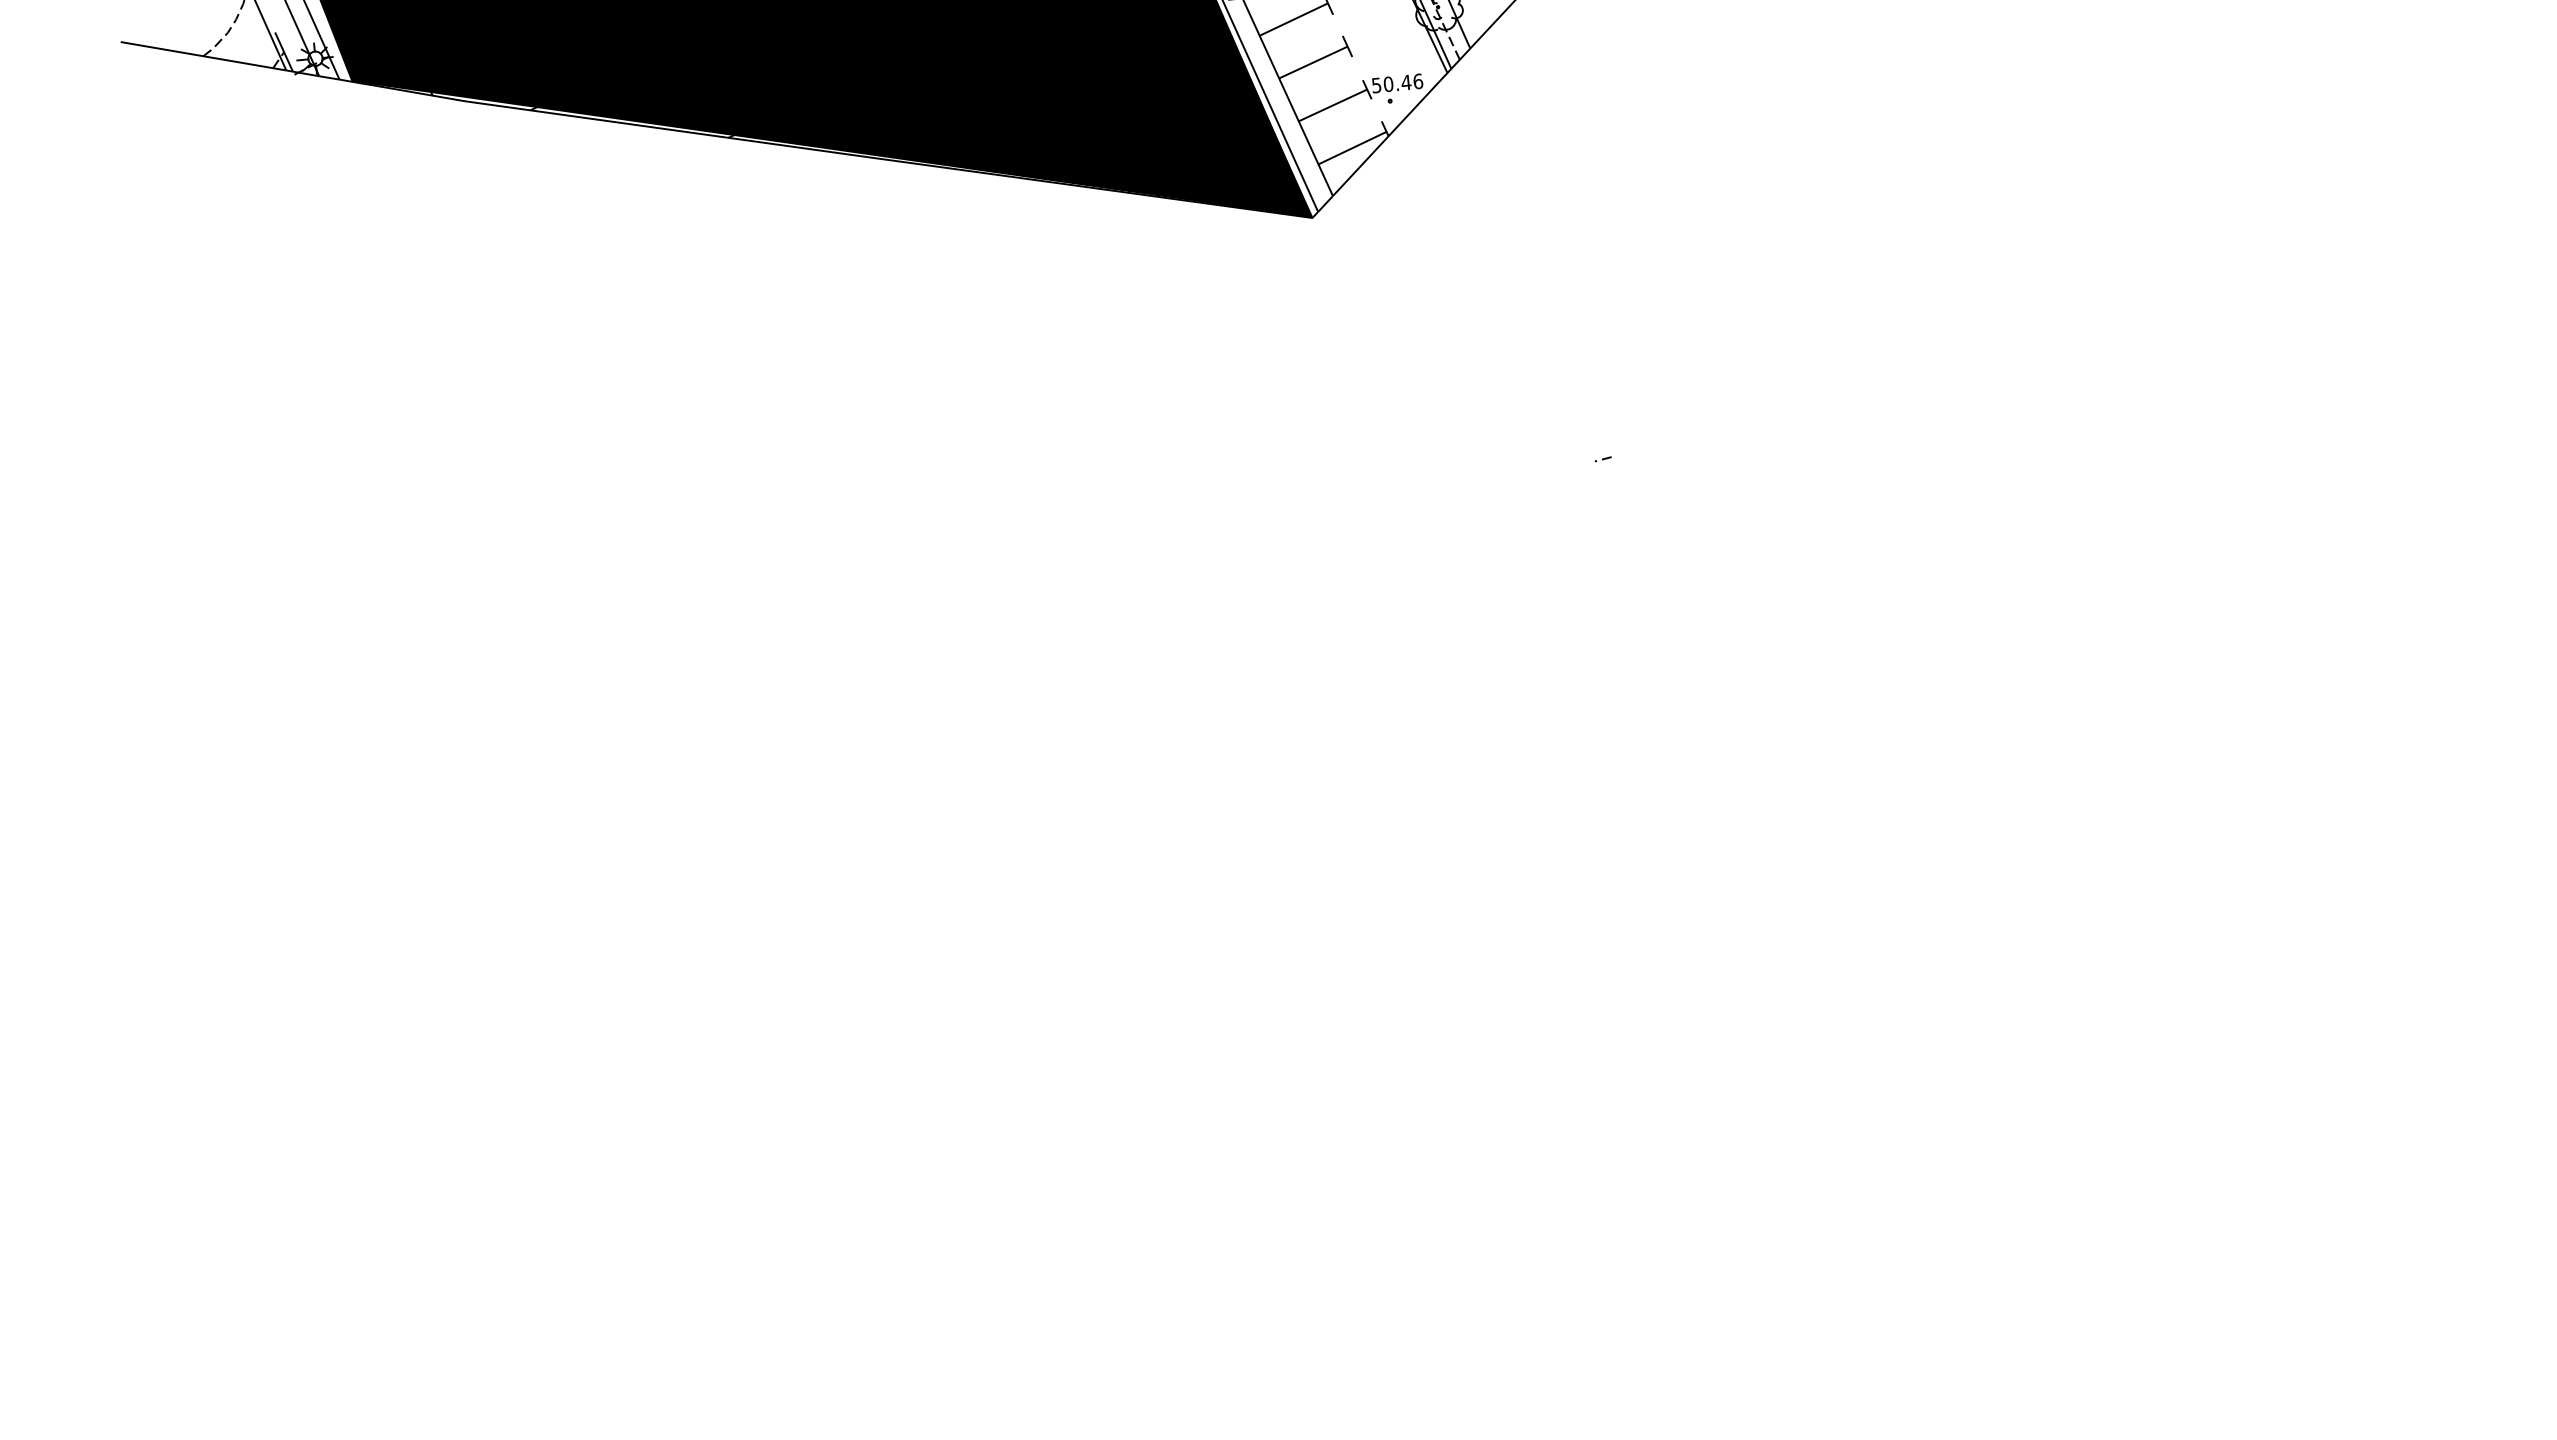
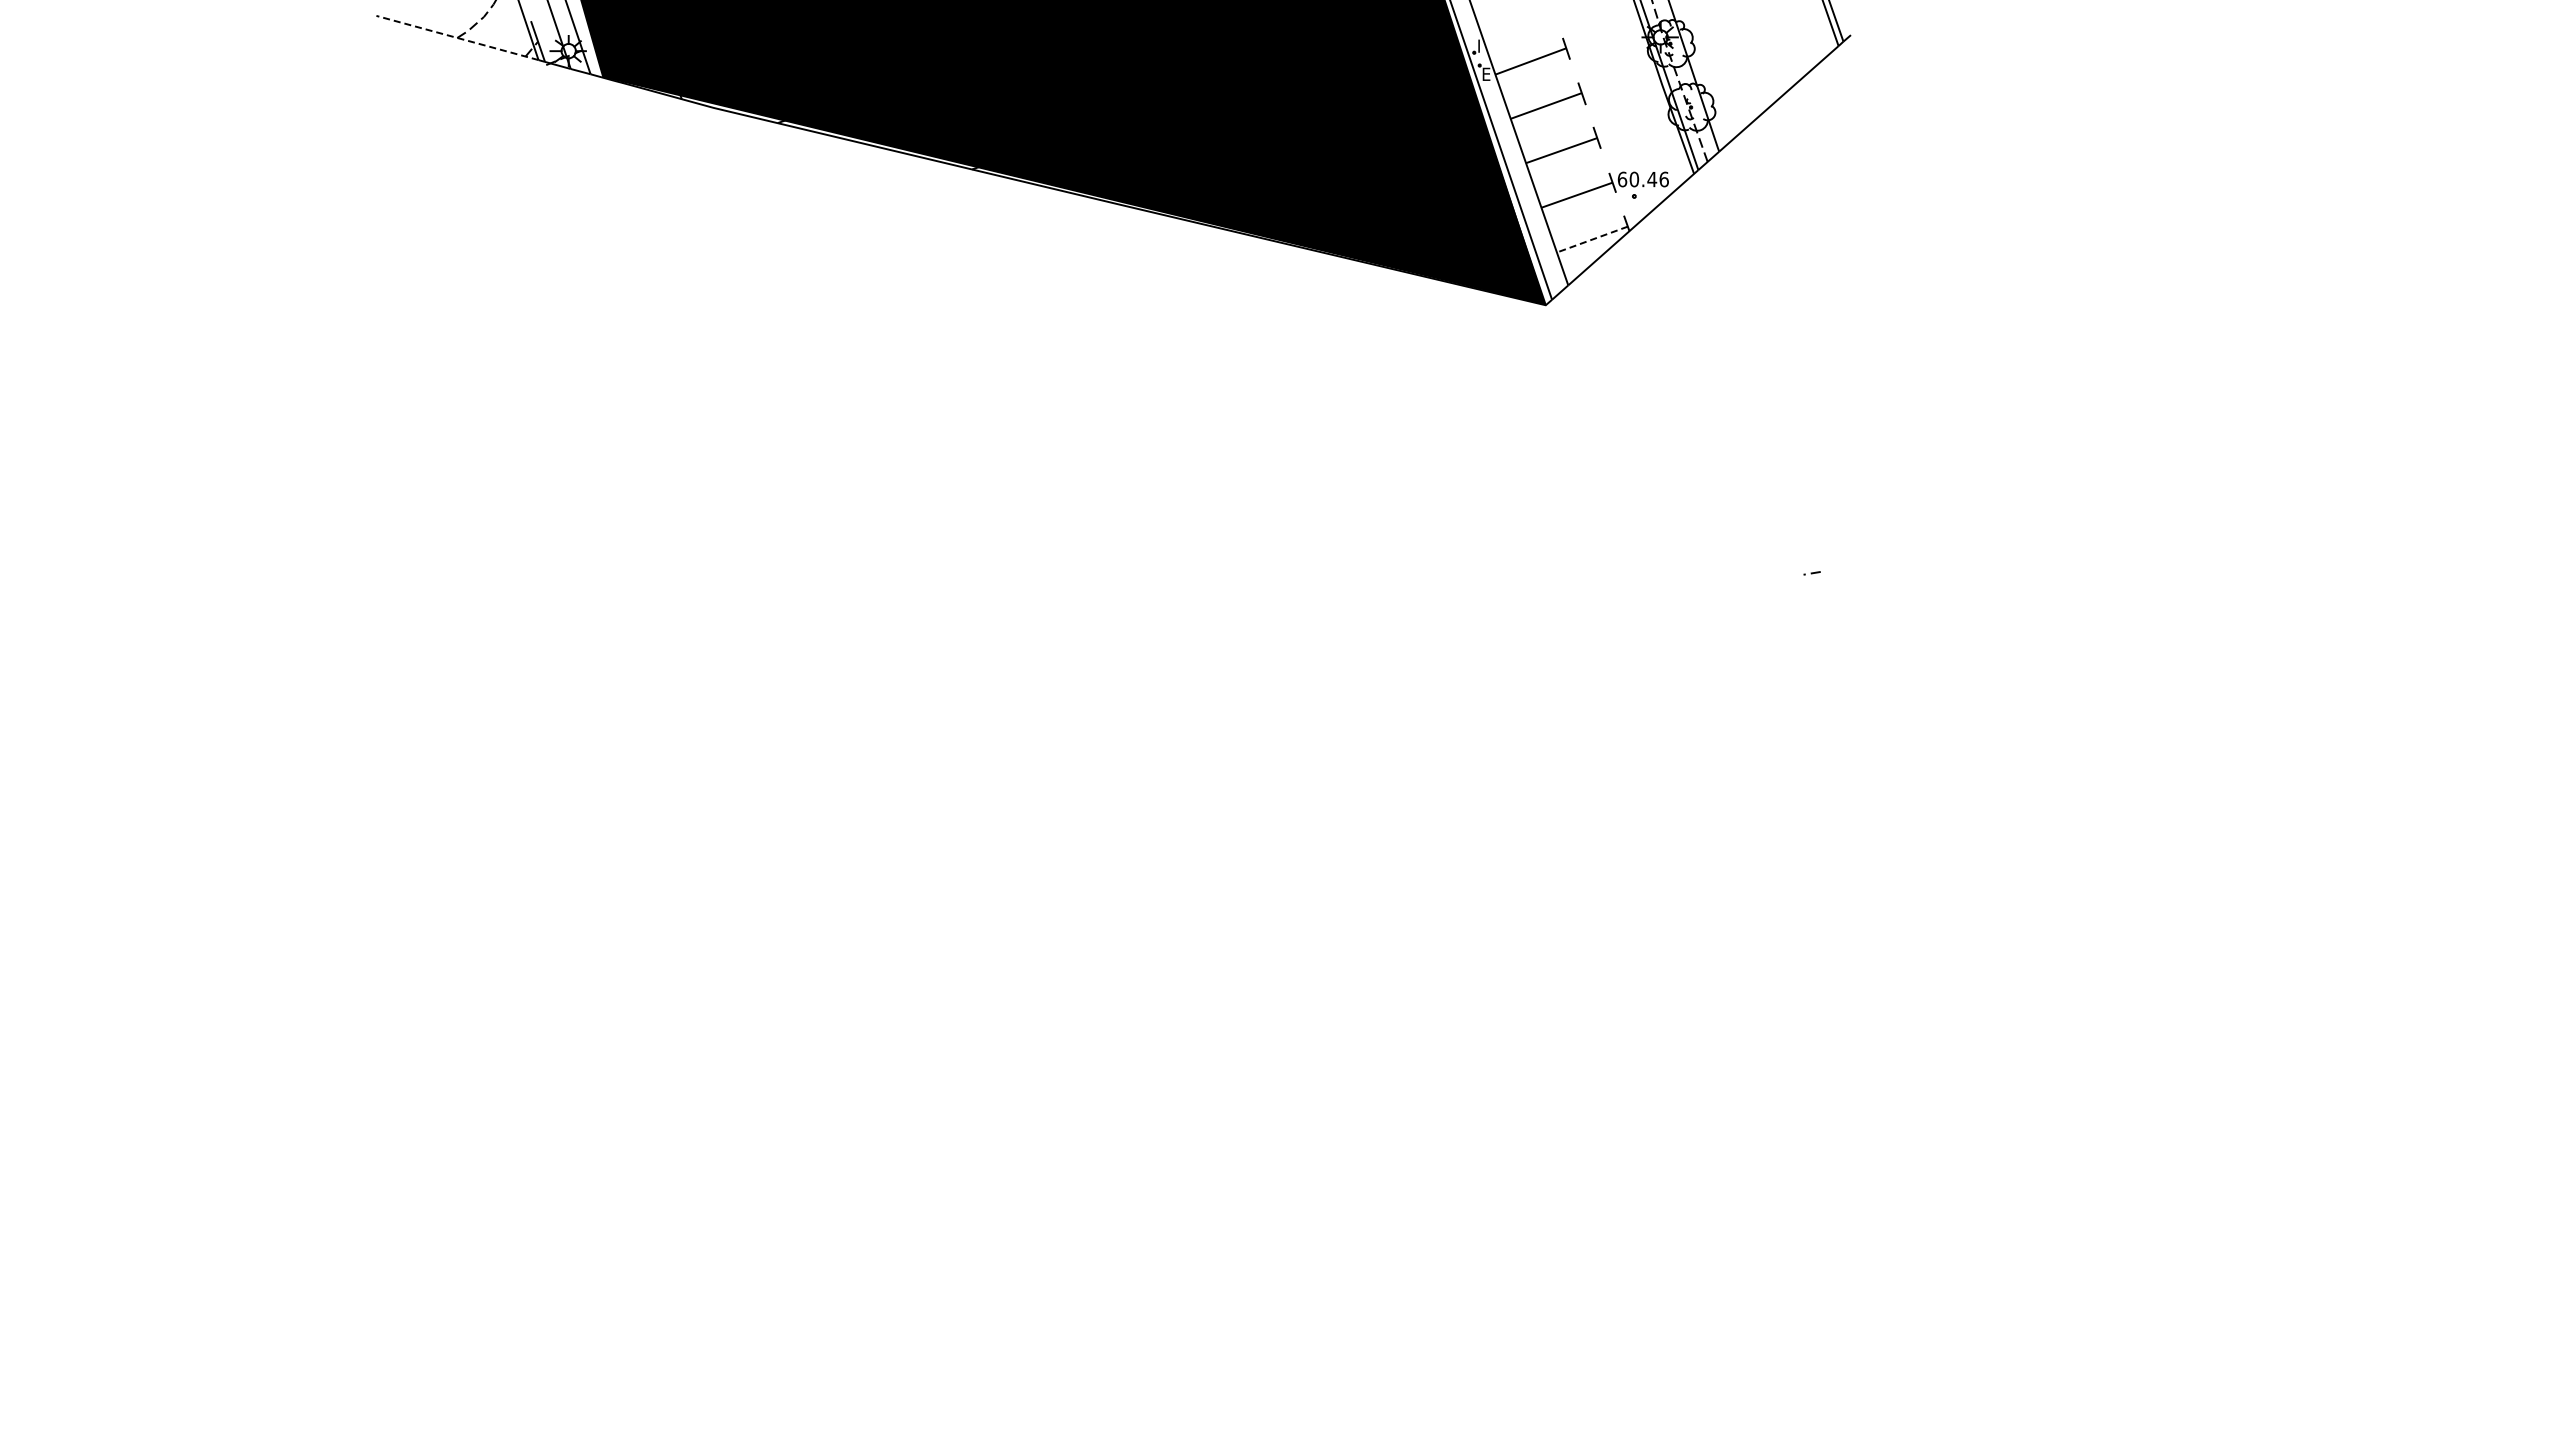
line: (203, 55) -> (457, 37), solid -> dashed
text: (1376, 85) -> (1622, 179), 50.46 -> 60.46
line: (1352, 148) -> (1592, 239), solid -> dashed

